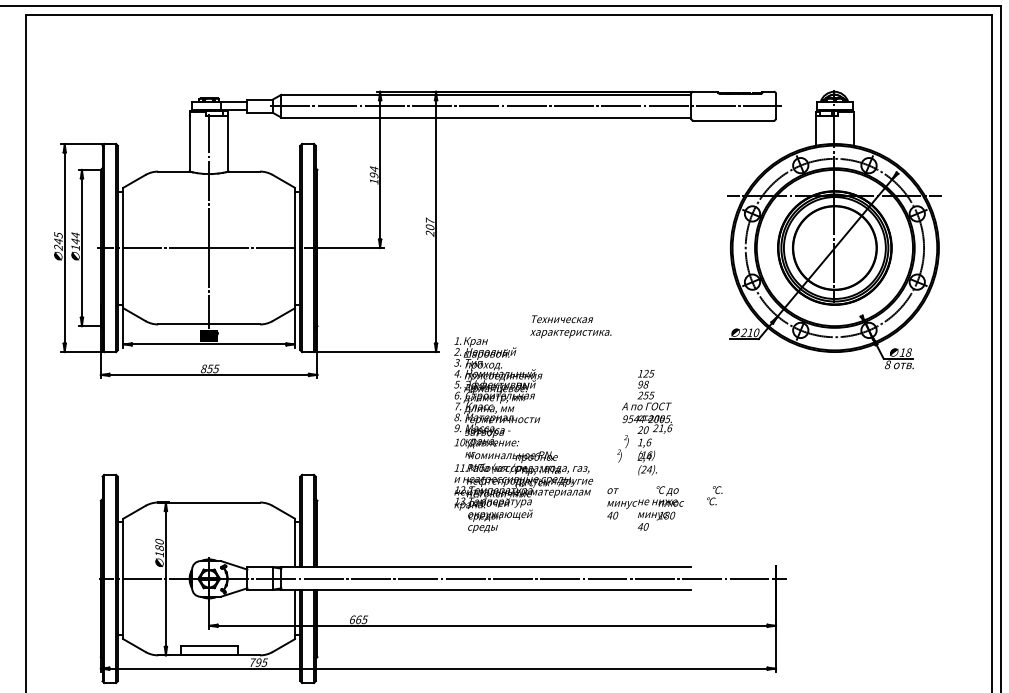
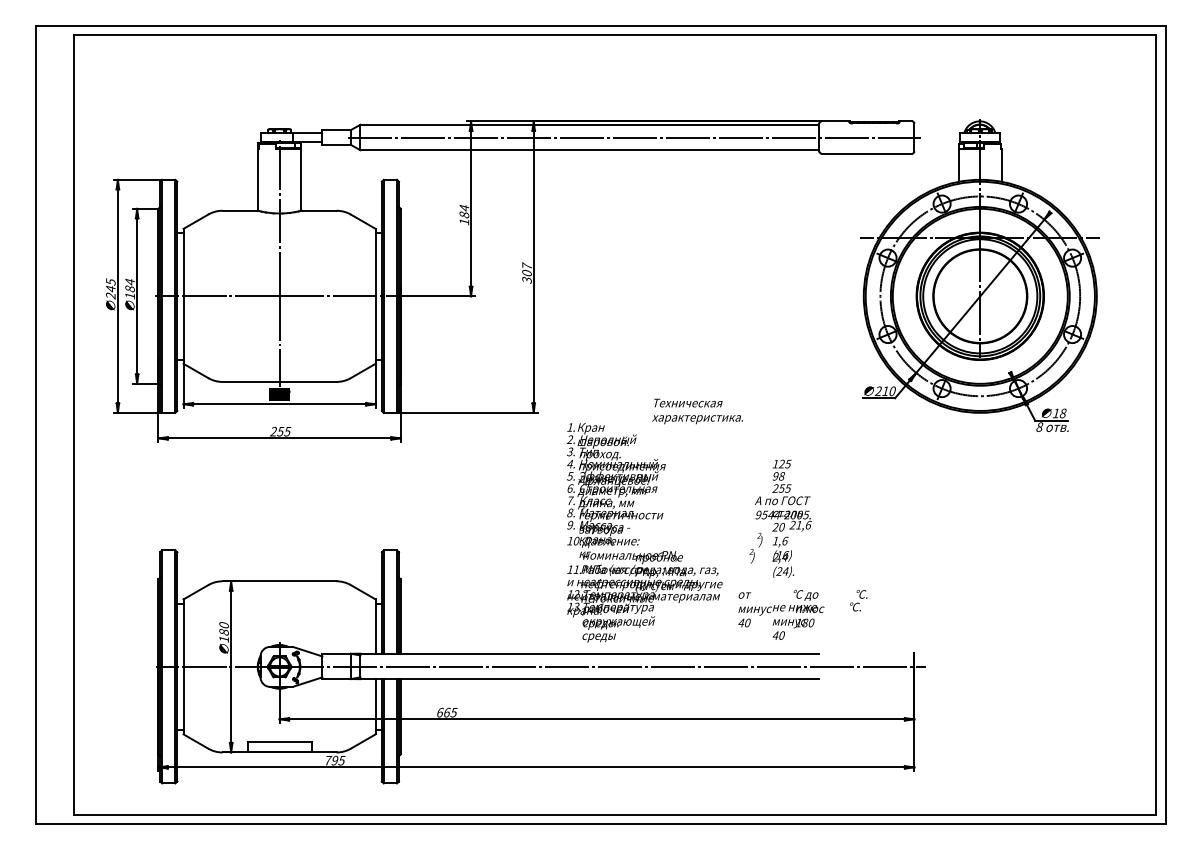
text: (374, 174) -> (464, 214), 194 -> 184
text: (429, 233) -> (526, 280), 207 -> 307
text: (75, 241) -> (129, 288), 144 -> 184
text: (203, 368) -> (273, 431), 855 -> 255
text: (587, 424) -> (716, 520), moved

